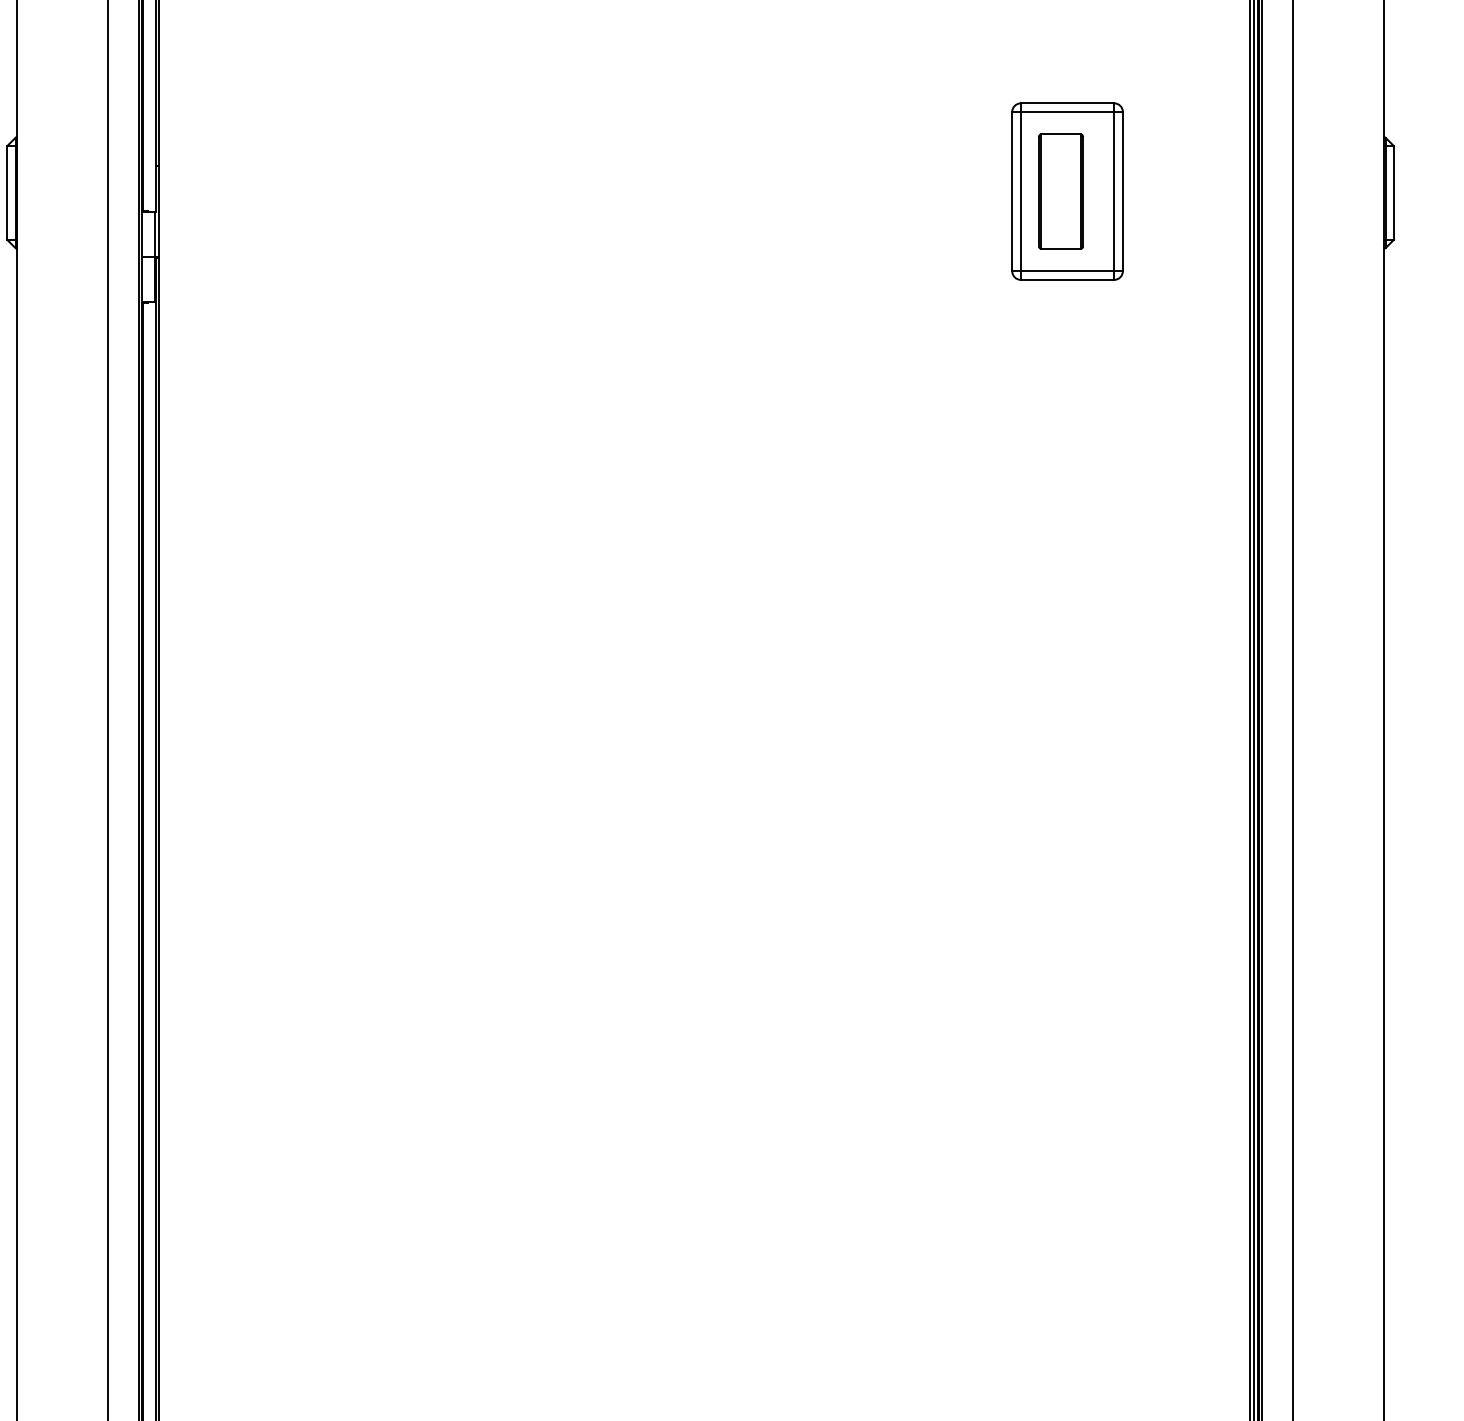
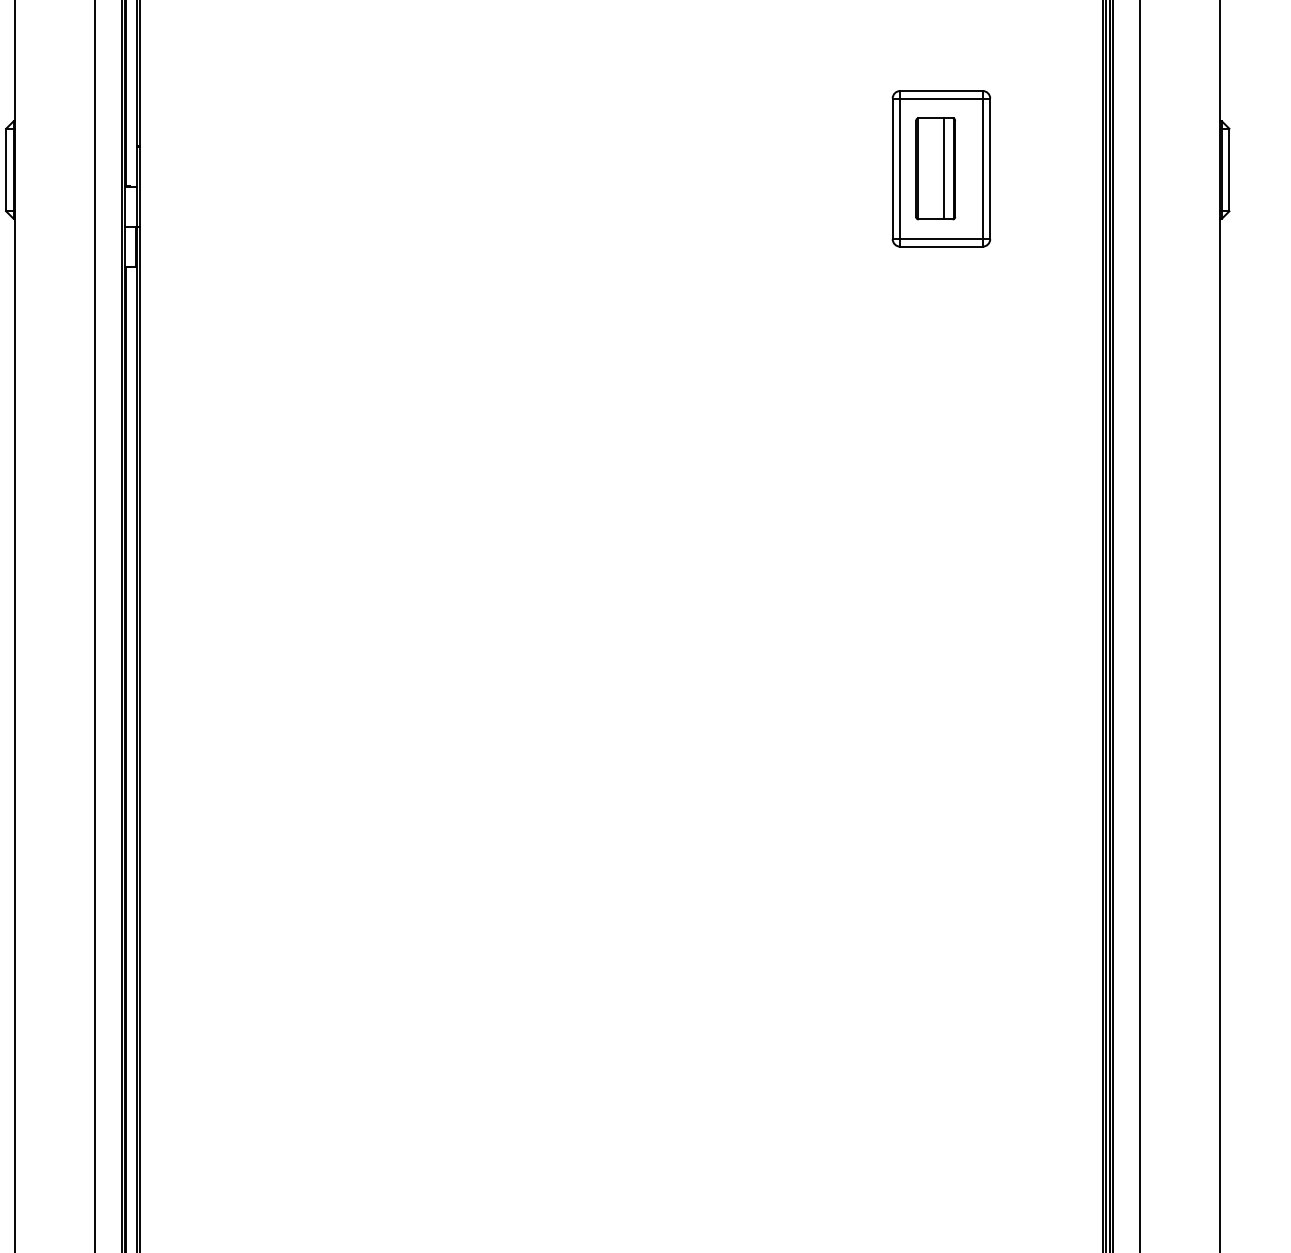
line: (1070, 191) -> (944, 168), added

